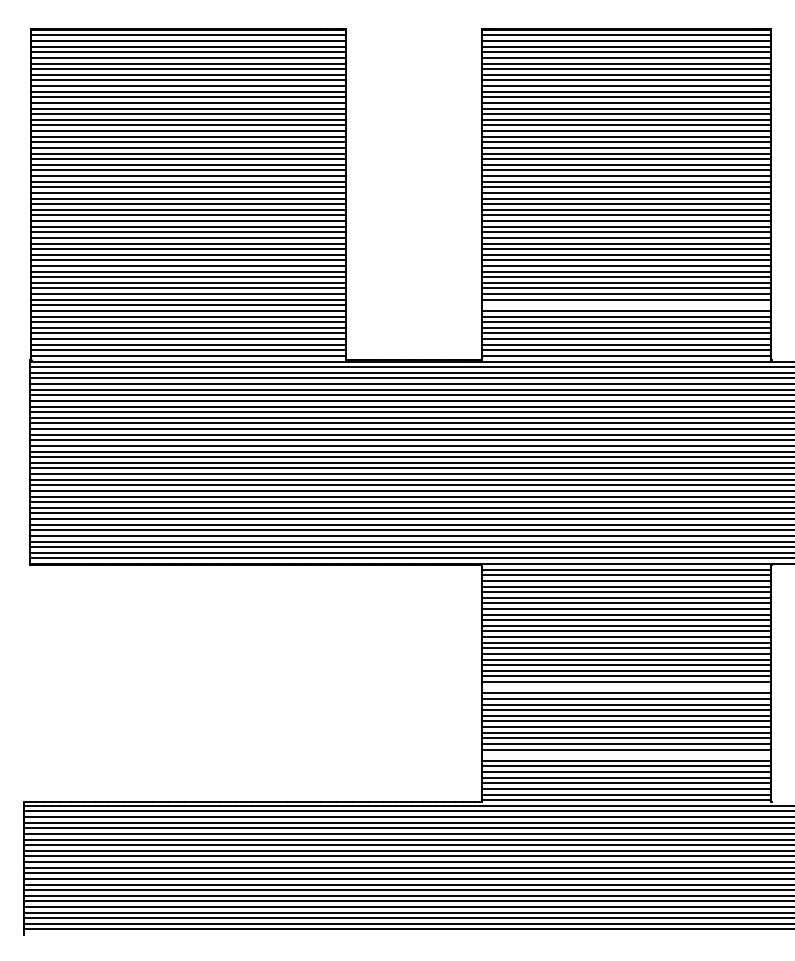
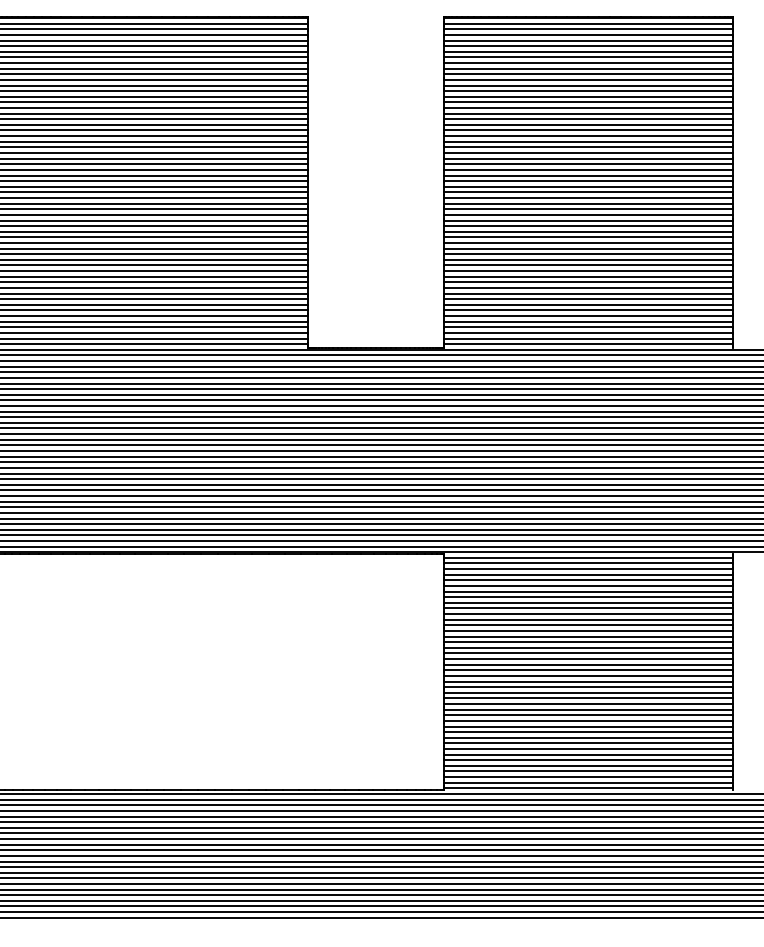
line: (626, 305) -> (588, 293), added
line: (626, 687) -> (588, 675), added
line: (626, 755) -> (588, 743), added

